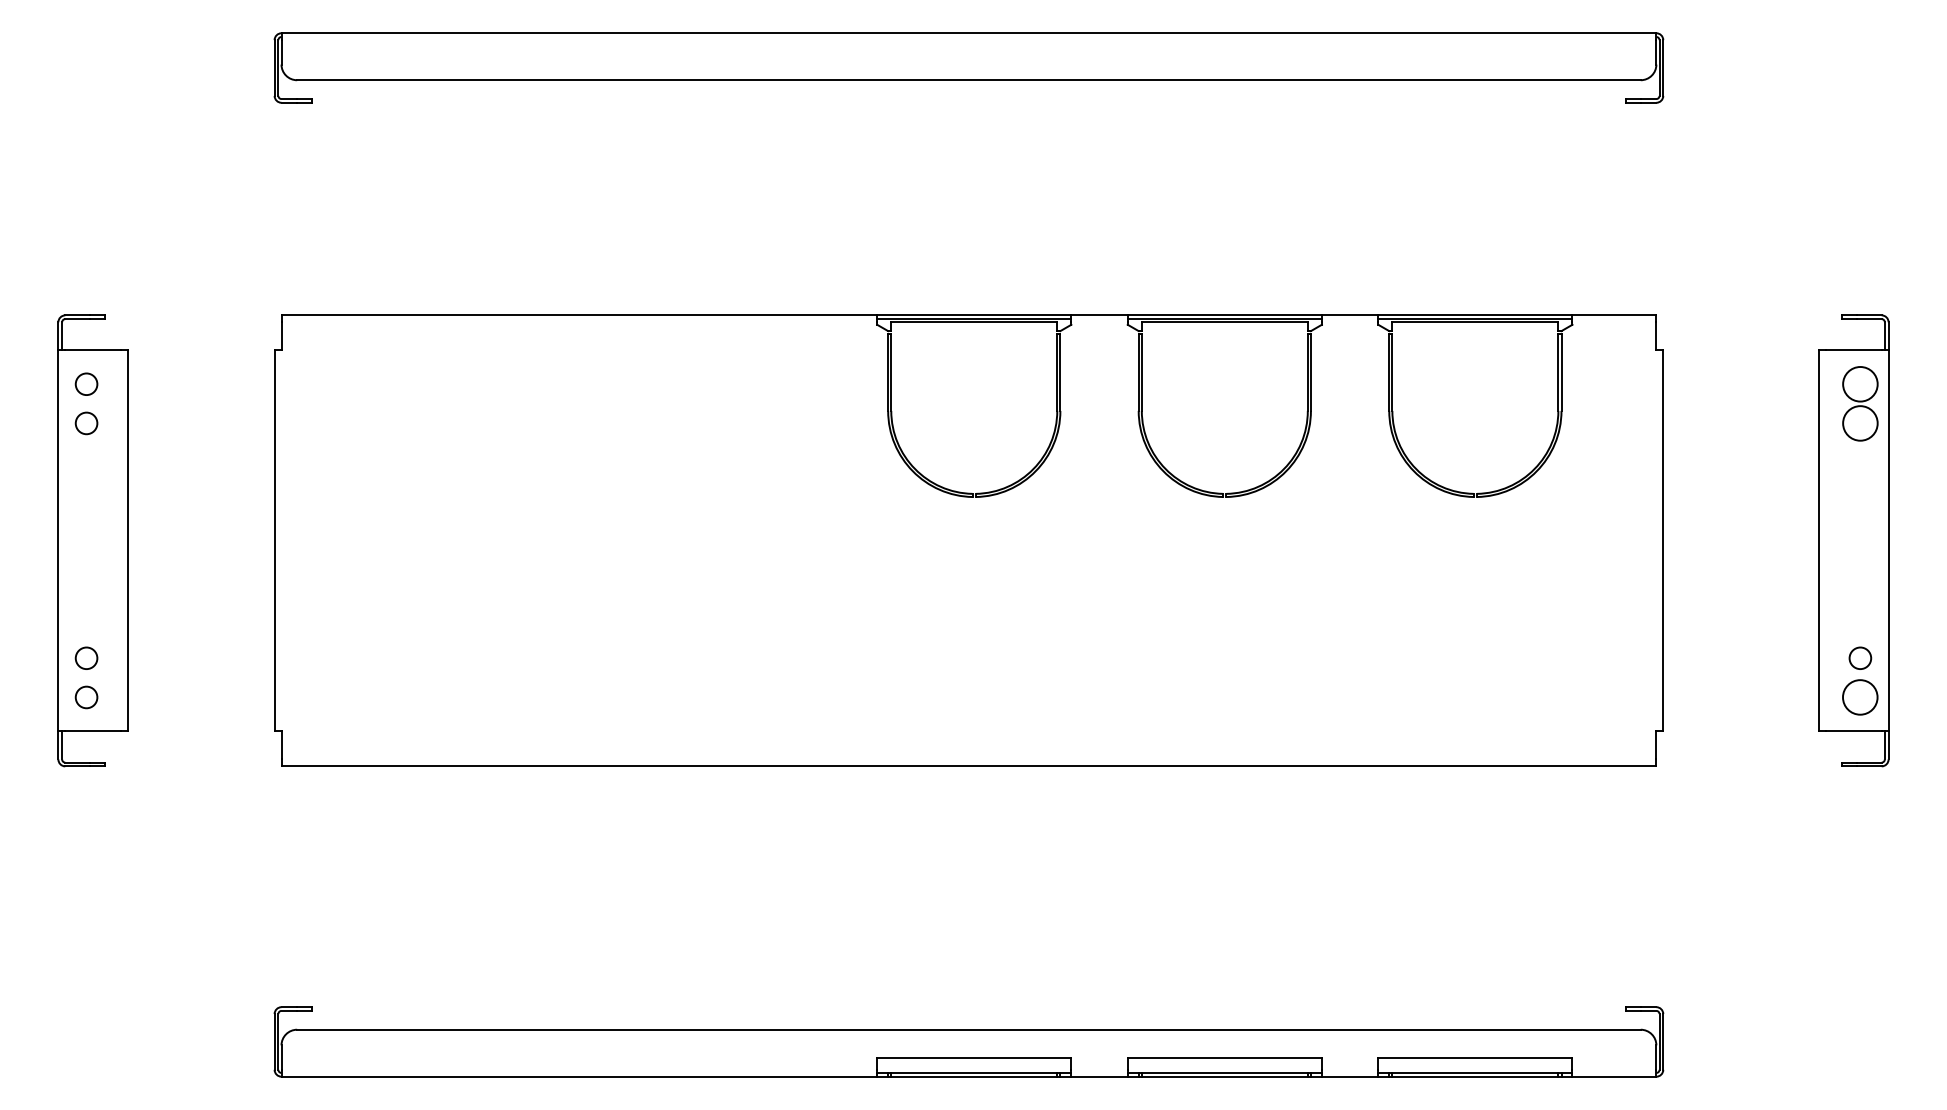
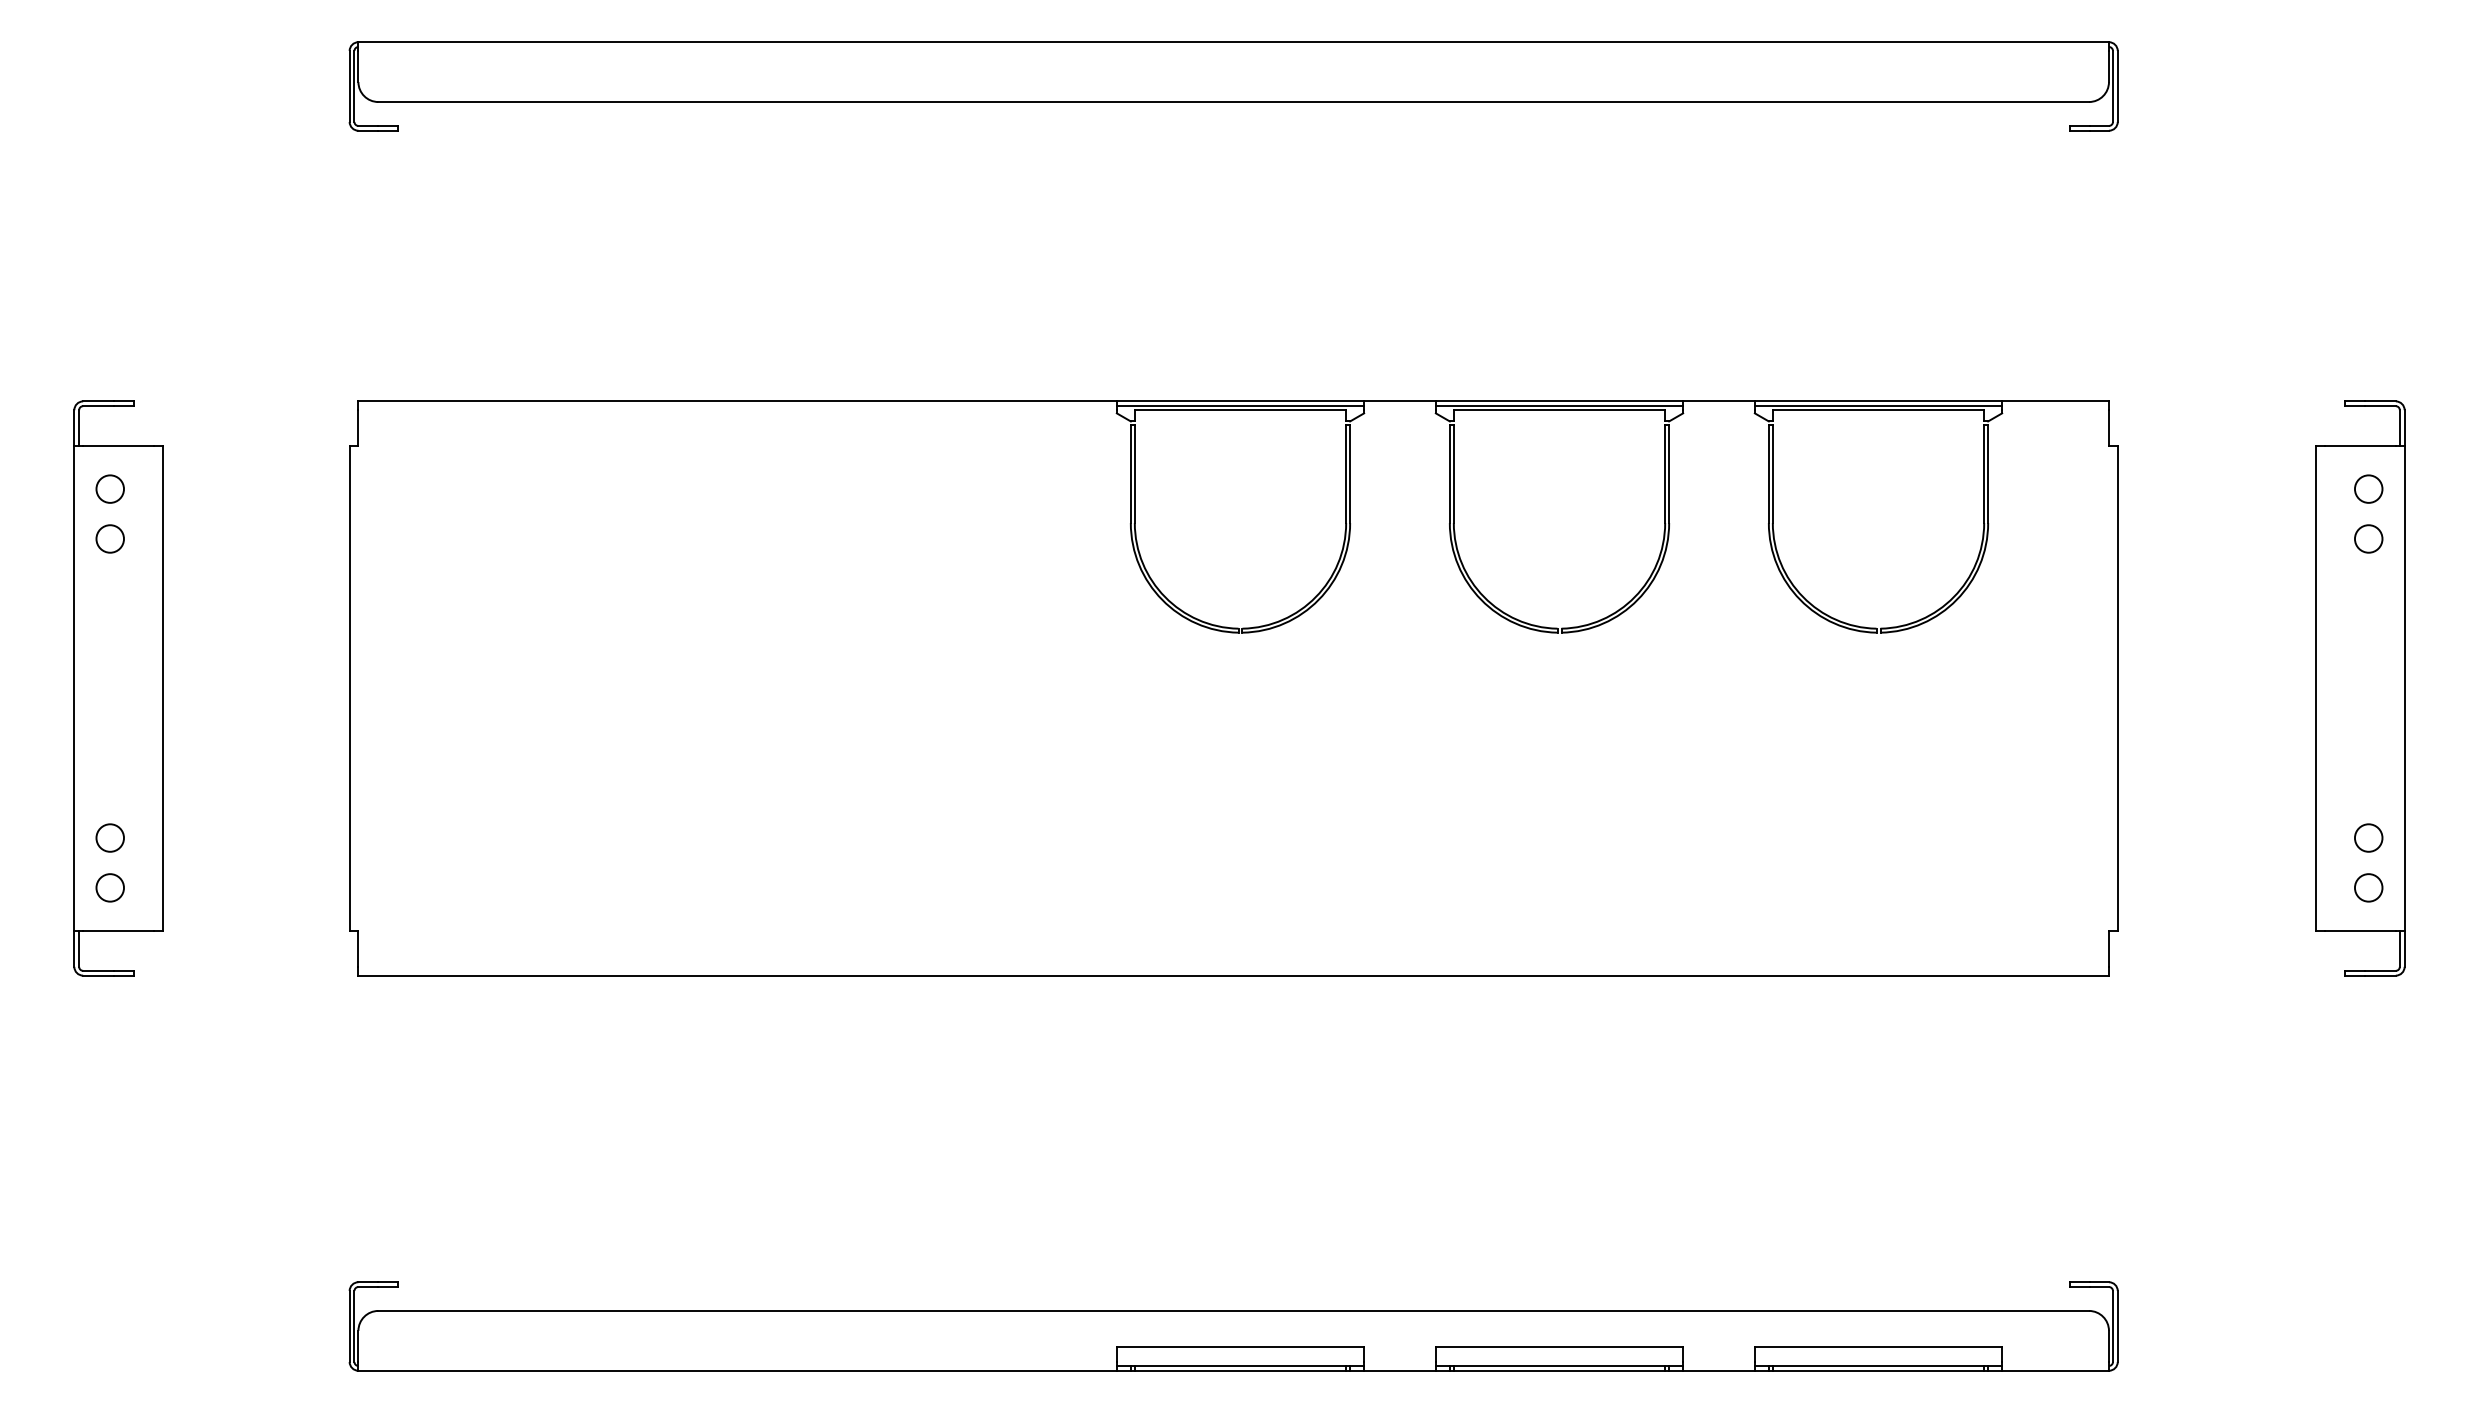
circle: (1860, 383) -> (2368, 488), size x0.62
circle: (1860, 423) -> (2368, 538), size x0.62
circle: (1860, 697) -> (2368, 887), size x0.62

